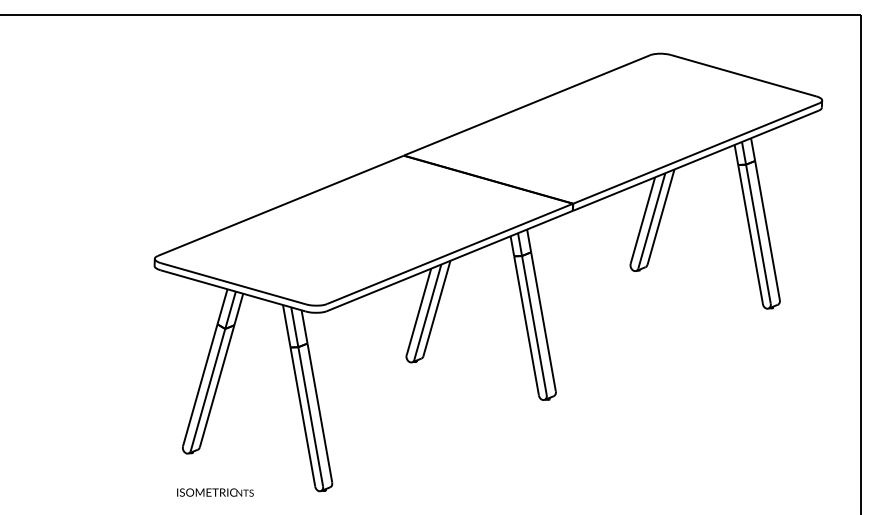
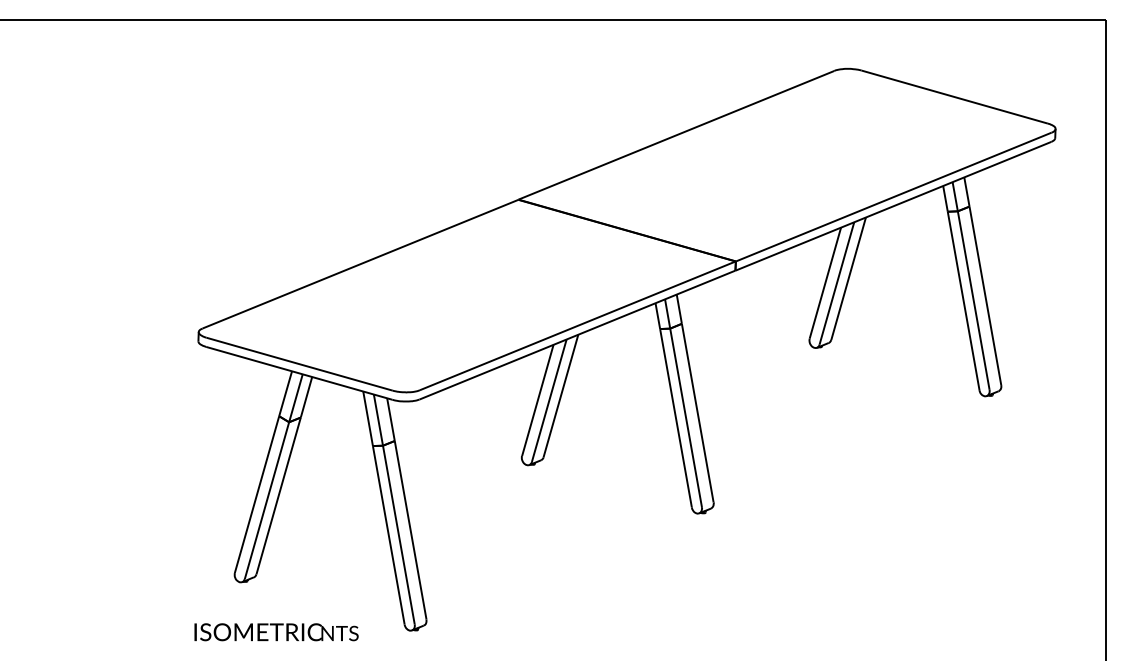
part: (215, 492) -> (276, 632), size x1.67

